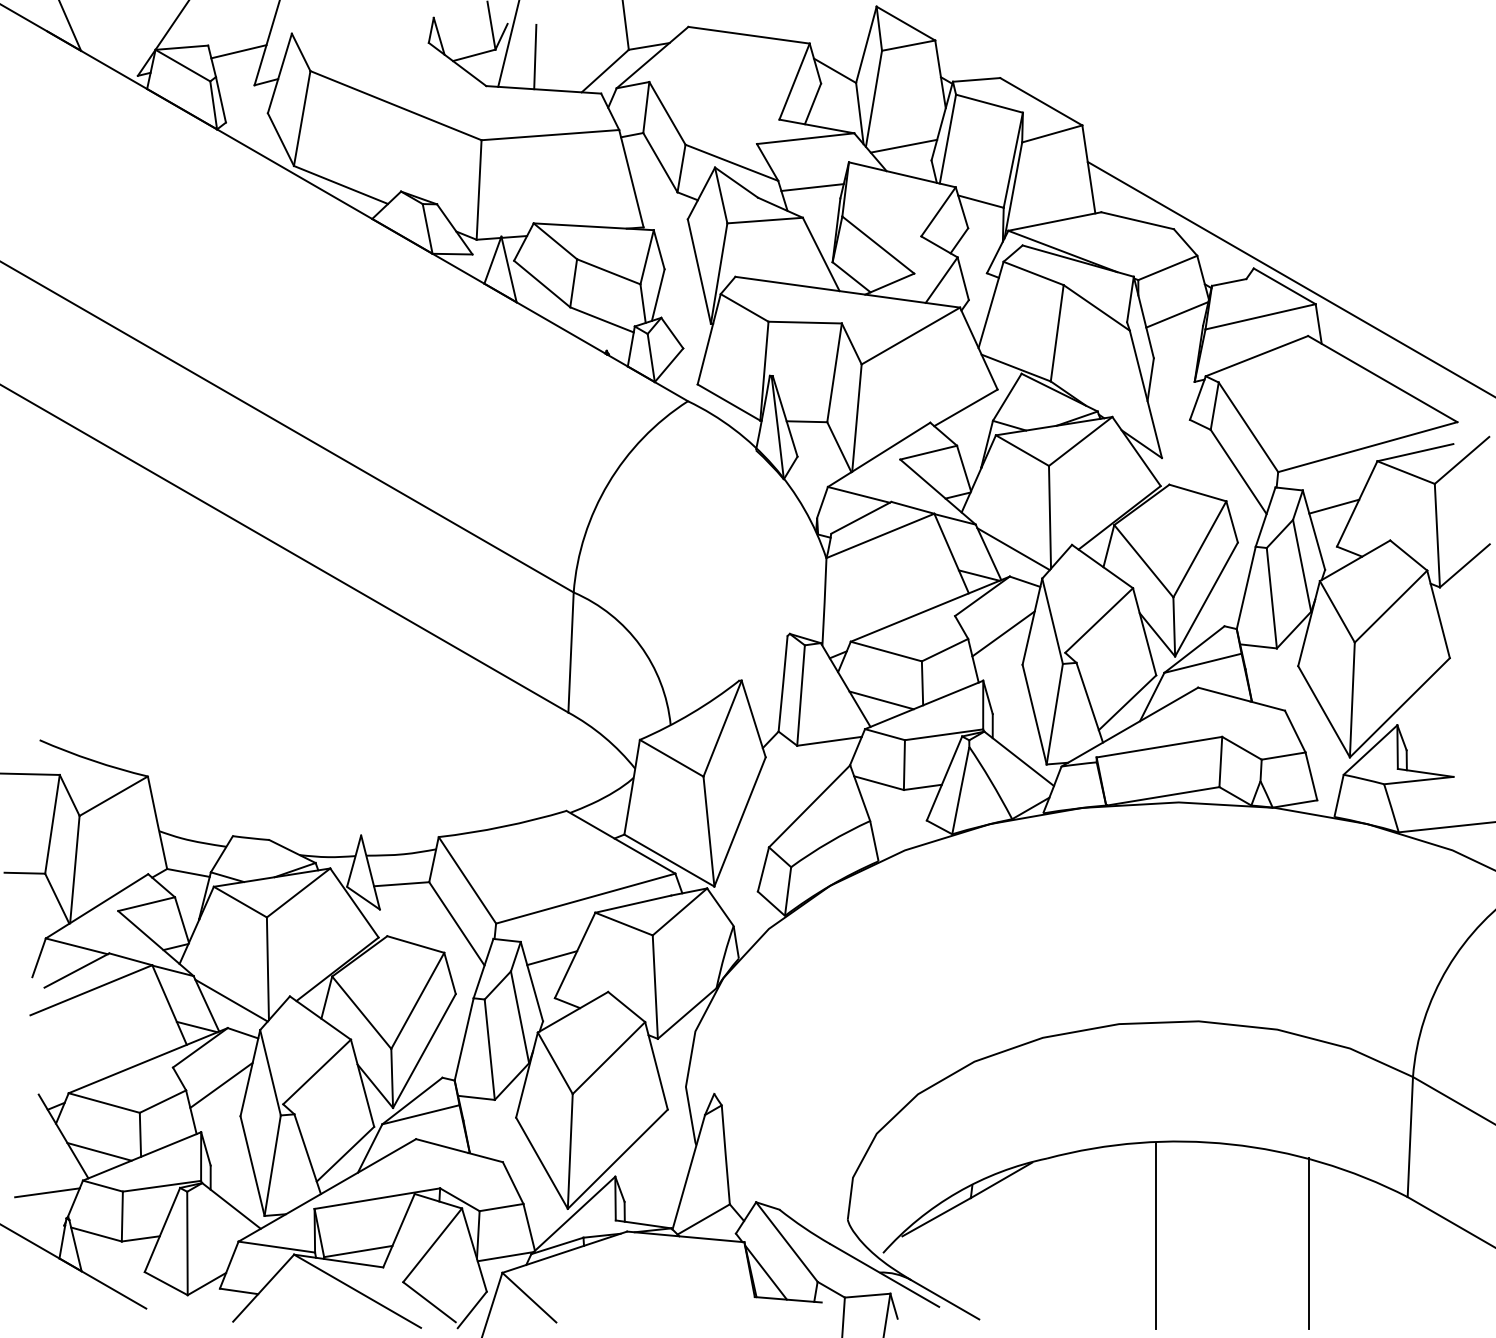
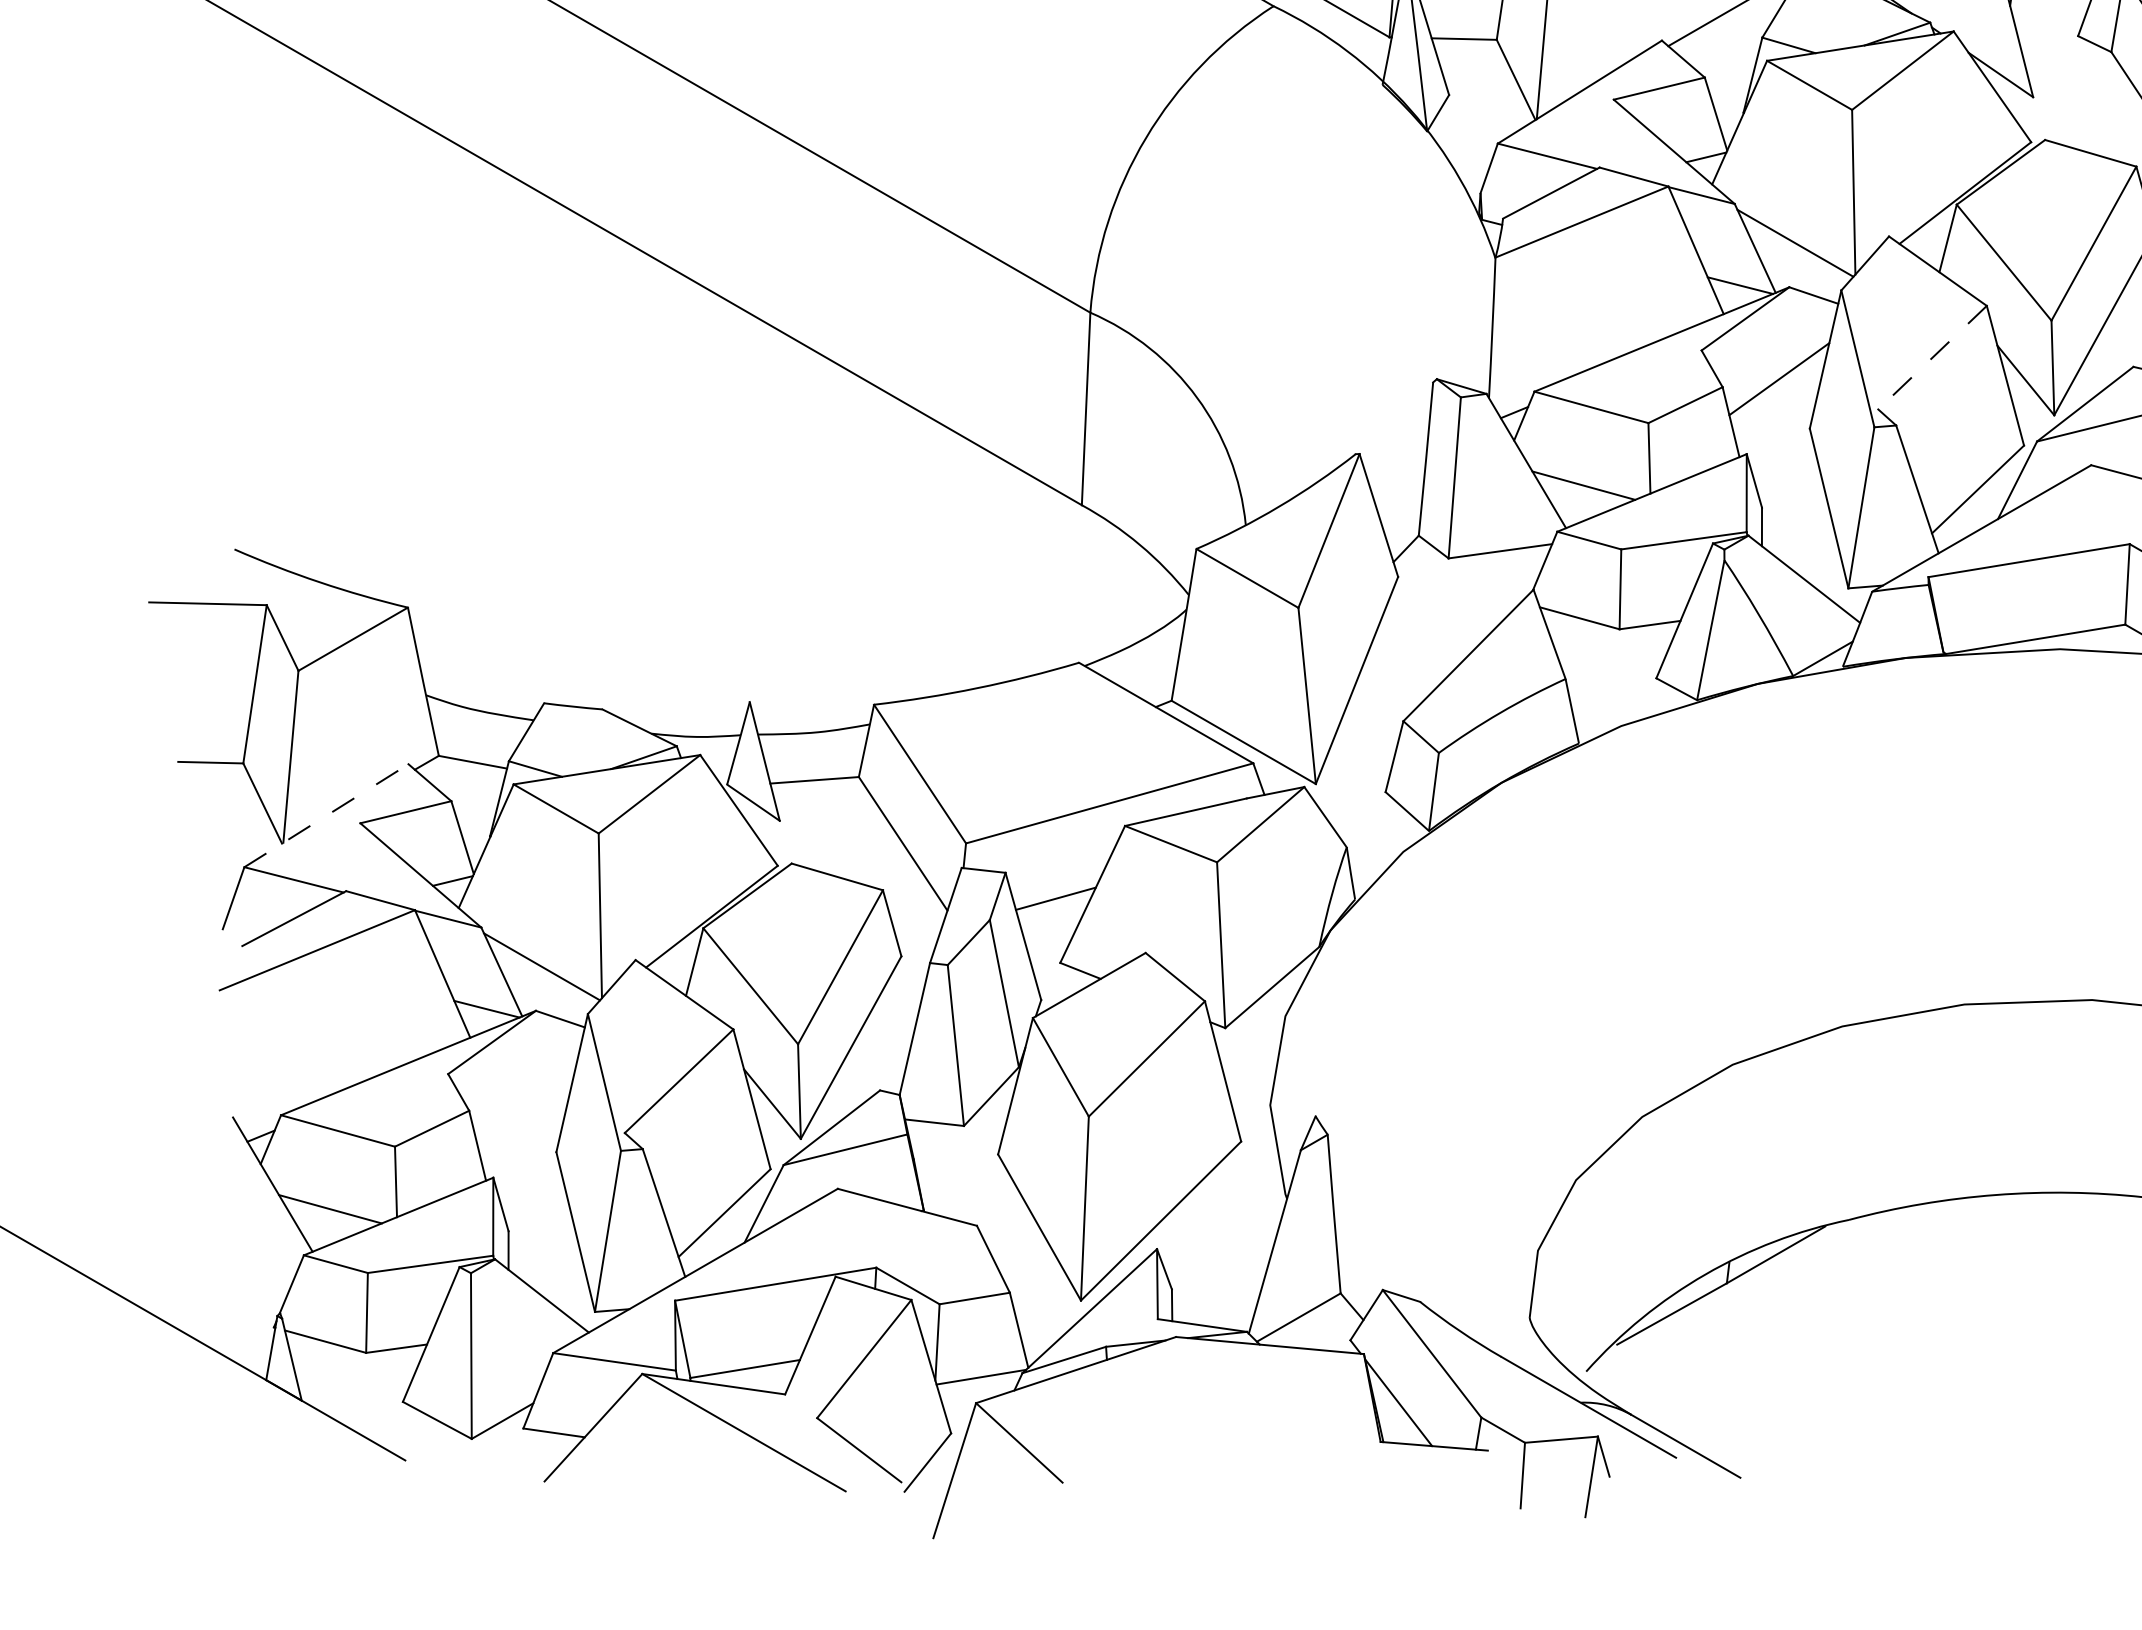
line: (1099, 620) -> (1933, 357), solid -> dashed
line: (97, 906) -> (327, 815), solid -> dashed
line: (221, 1084) -> (525, 1101), removed
line: (47, 1192) -> (247, 1274), removed
line: (1156, 1235) -> (2024, 1343), removed

